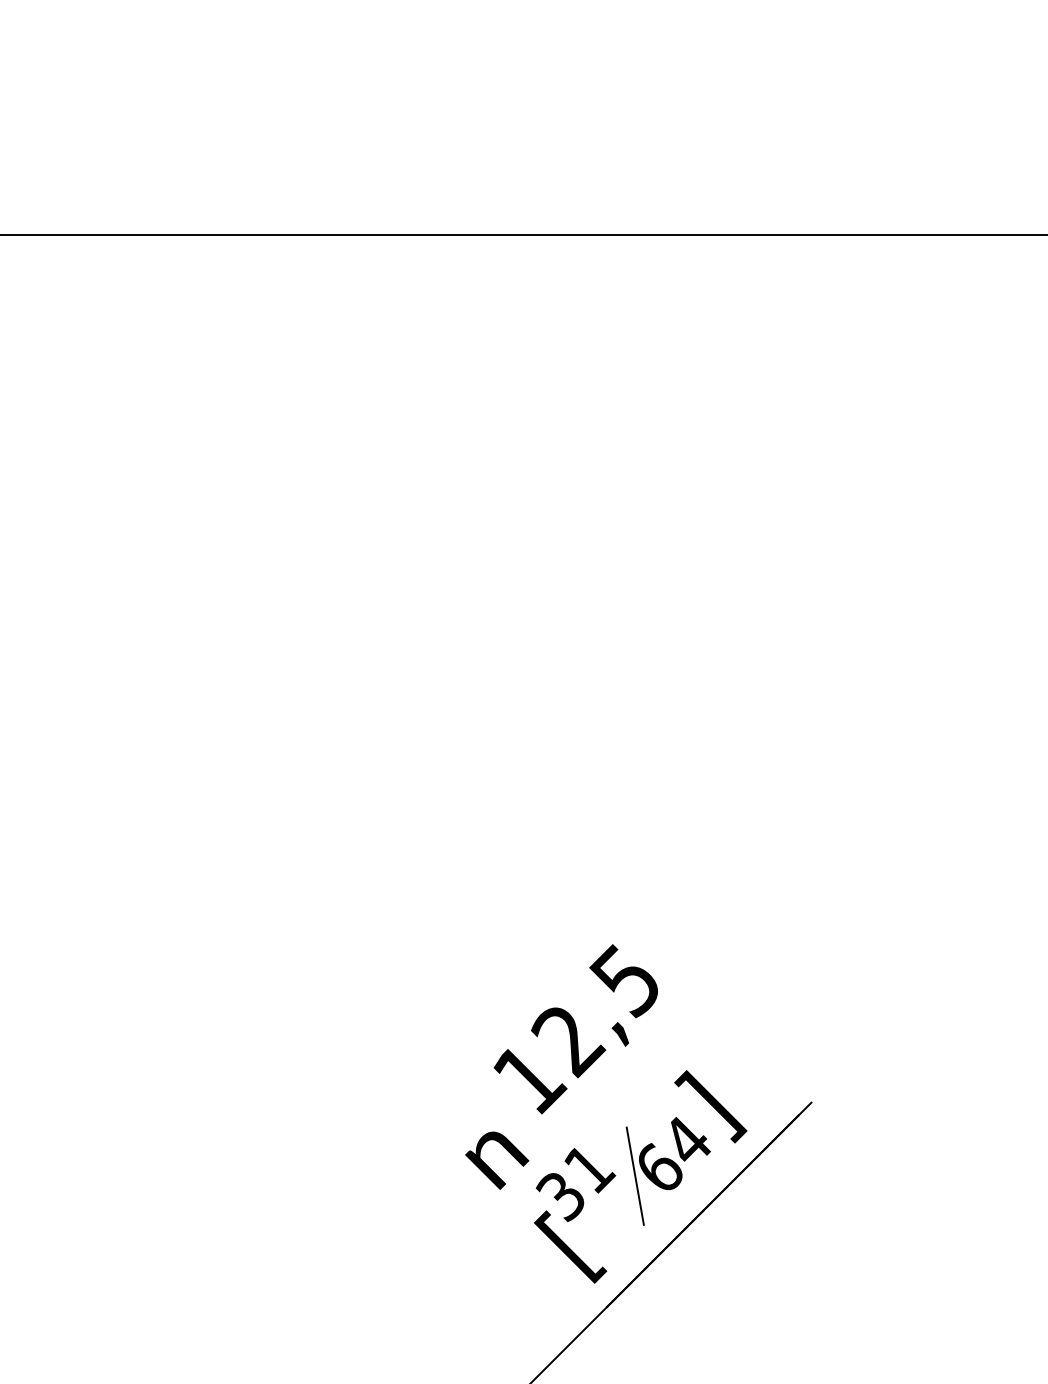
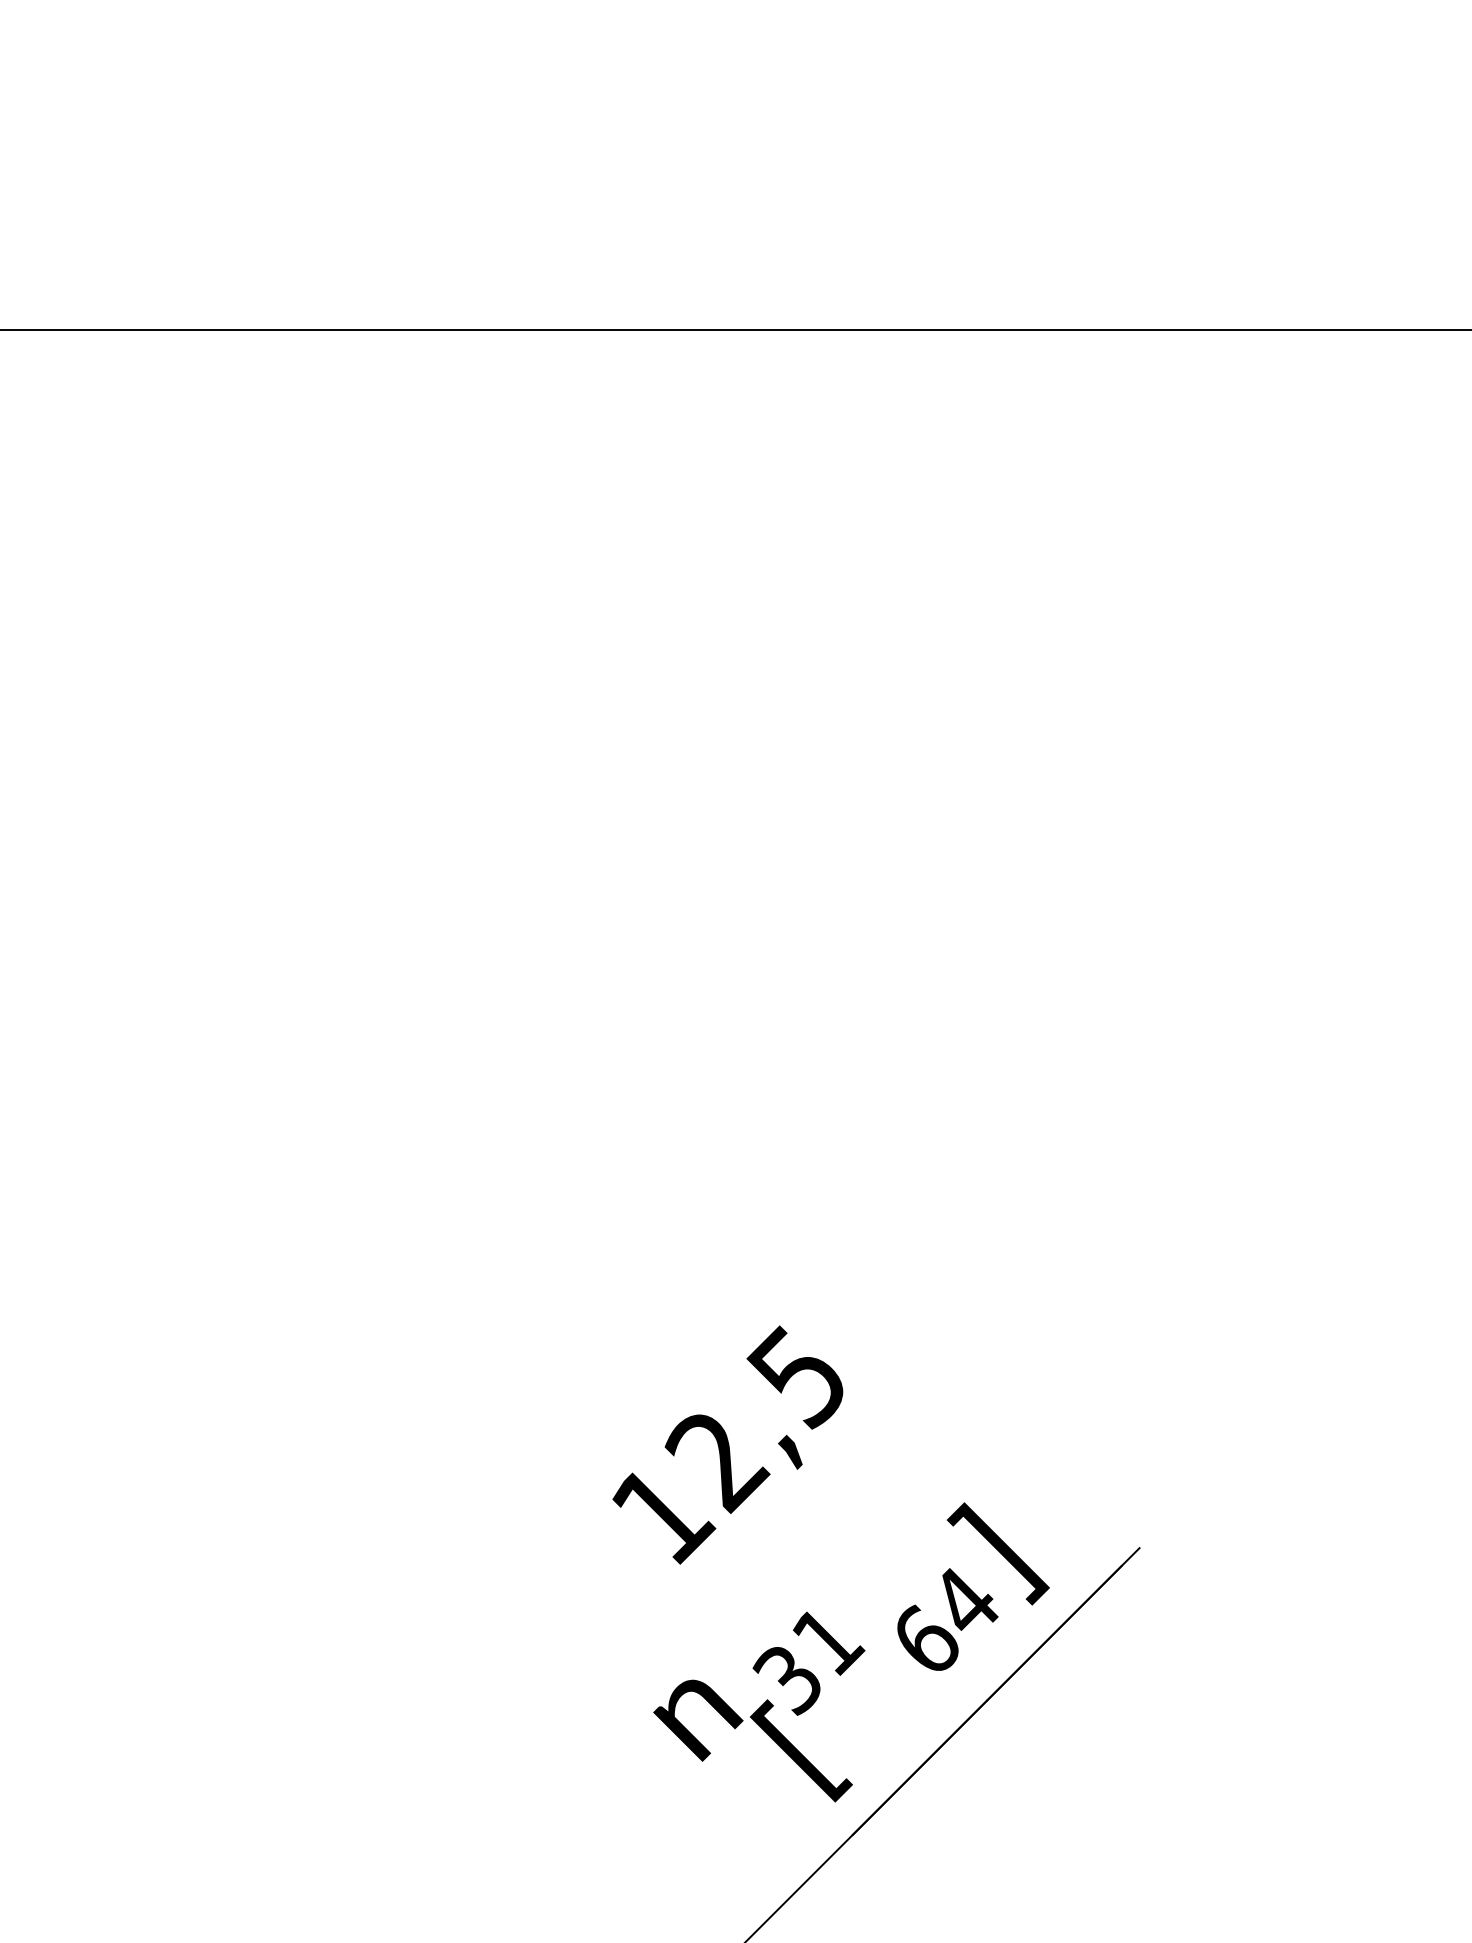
text: (575, 1028) -> (727, 1444), moved
text: (497, 1160) -> (698, 1720), moved
line: (635, 1176) -> (892, 1651), removed

